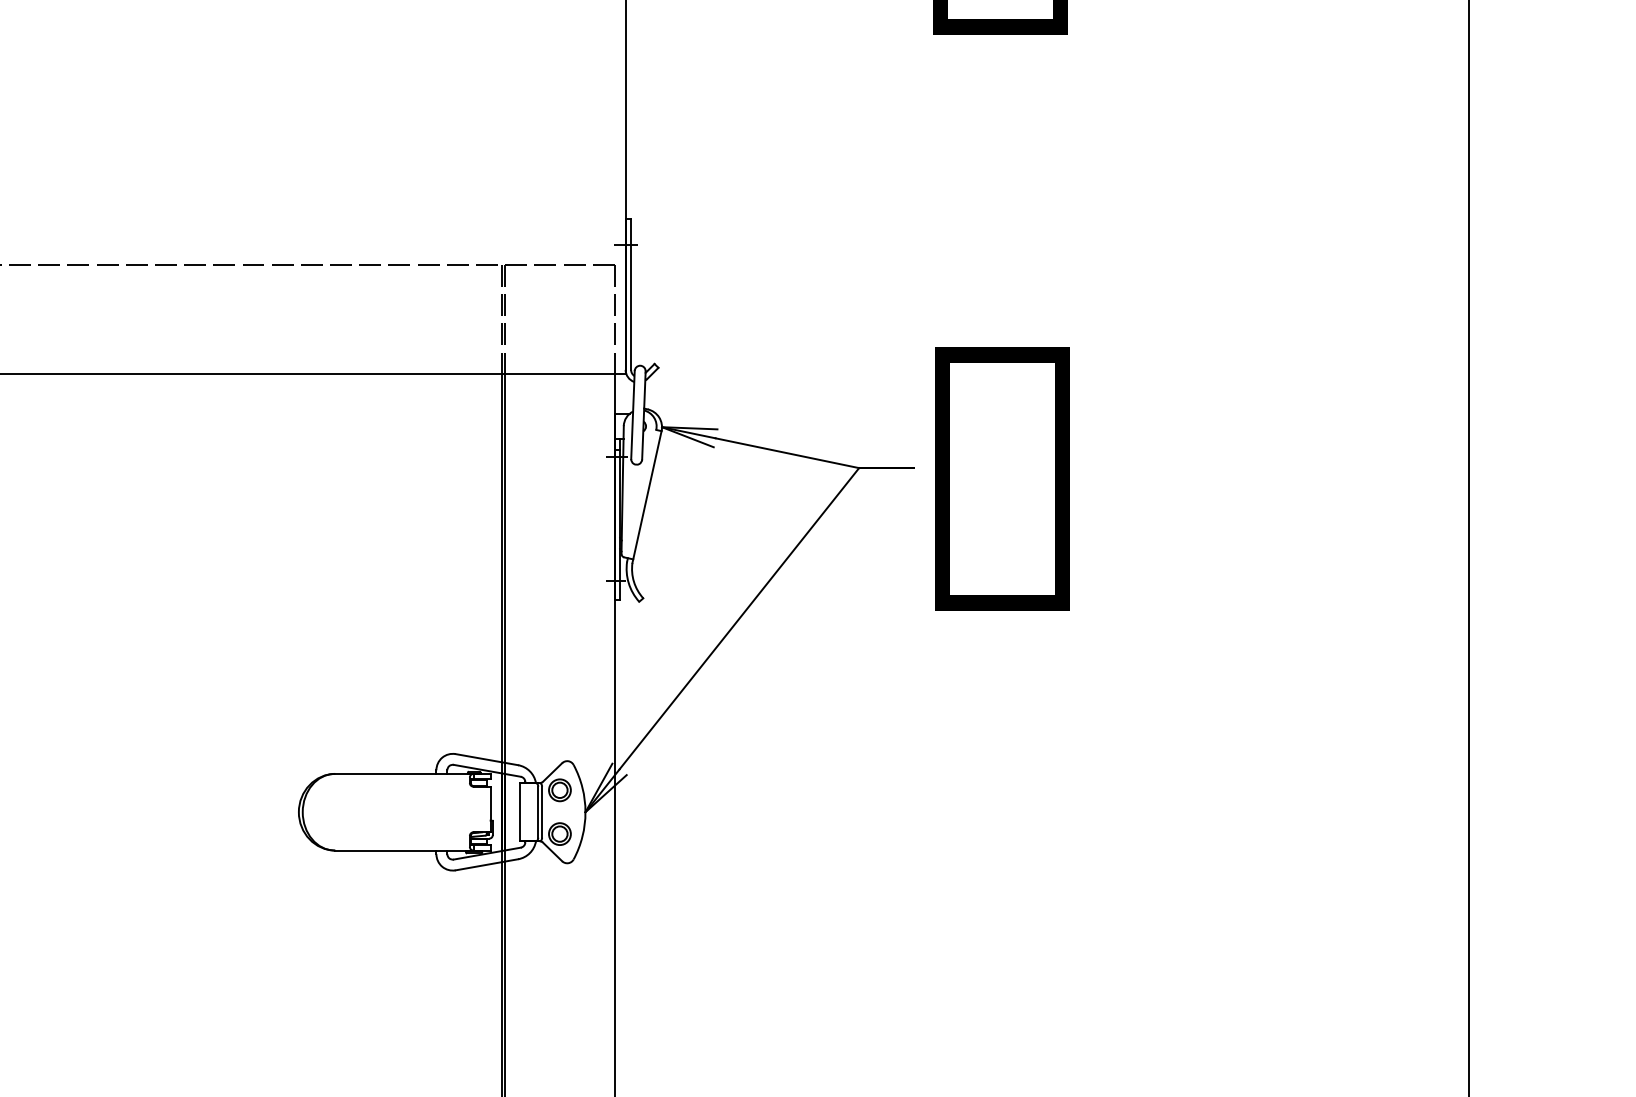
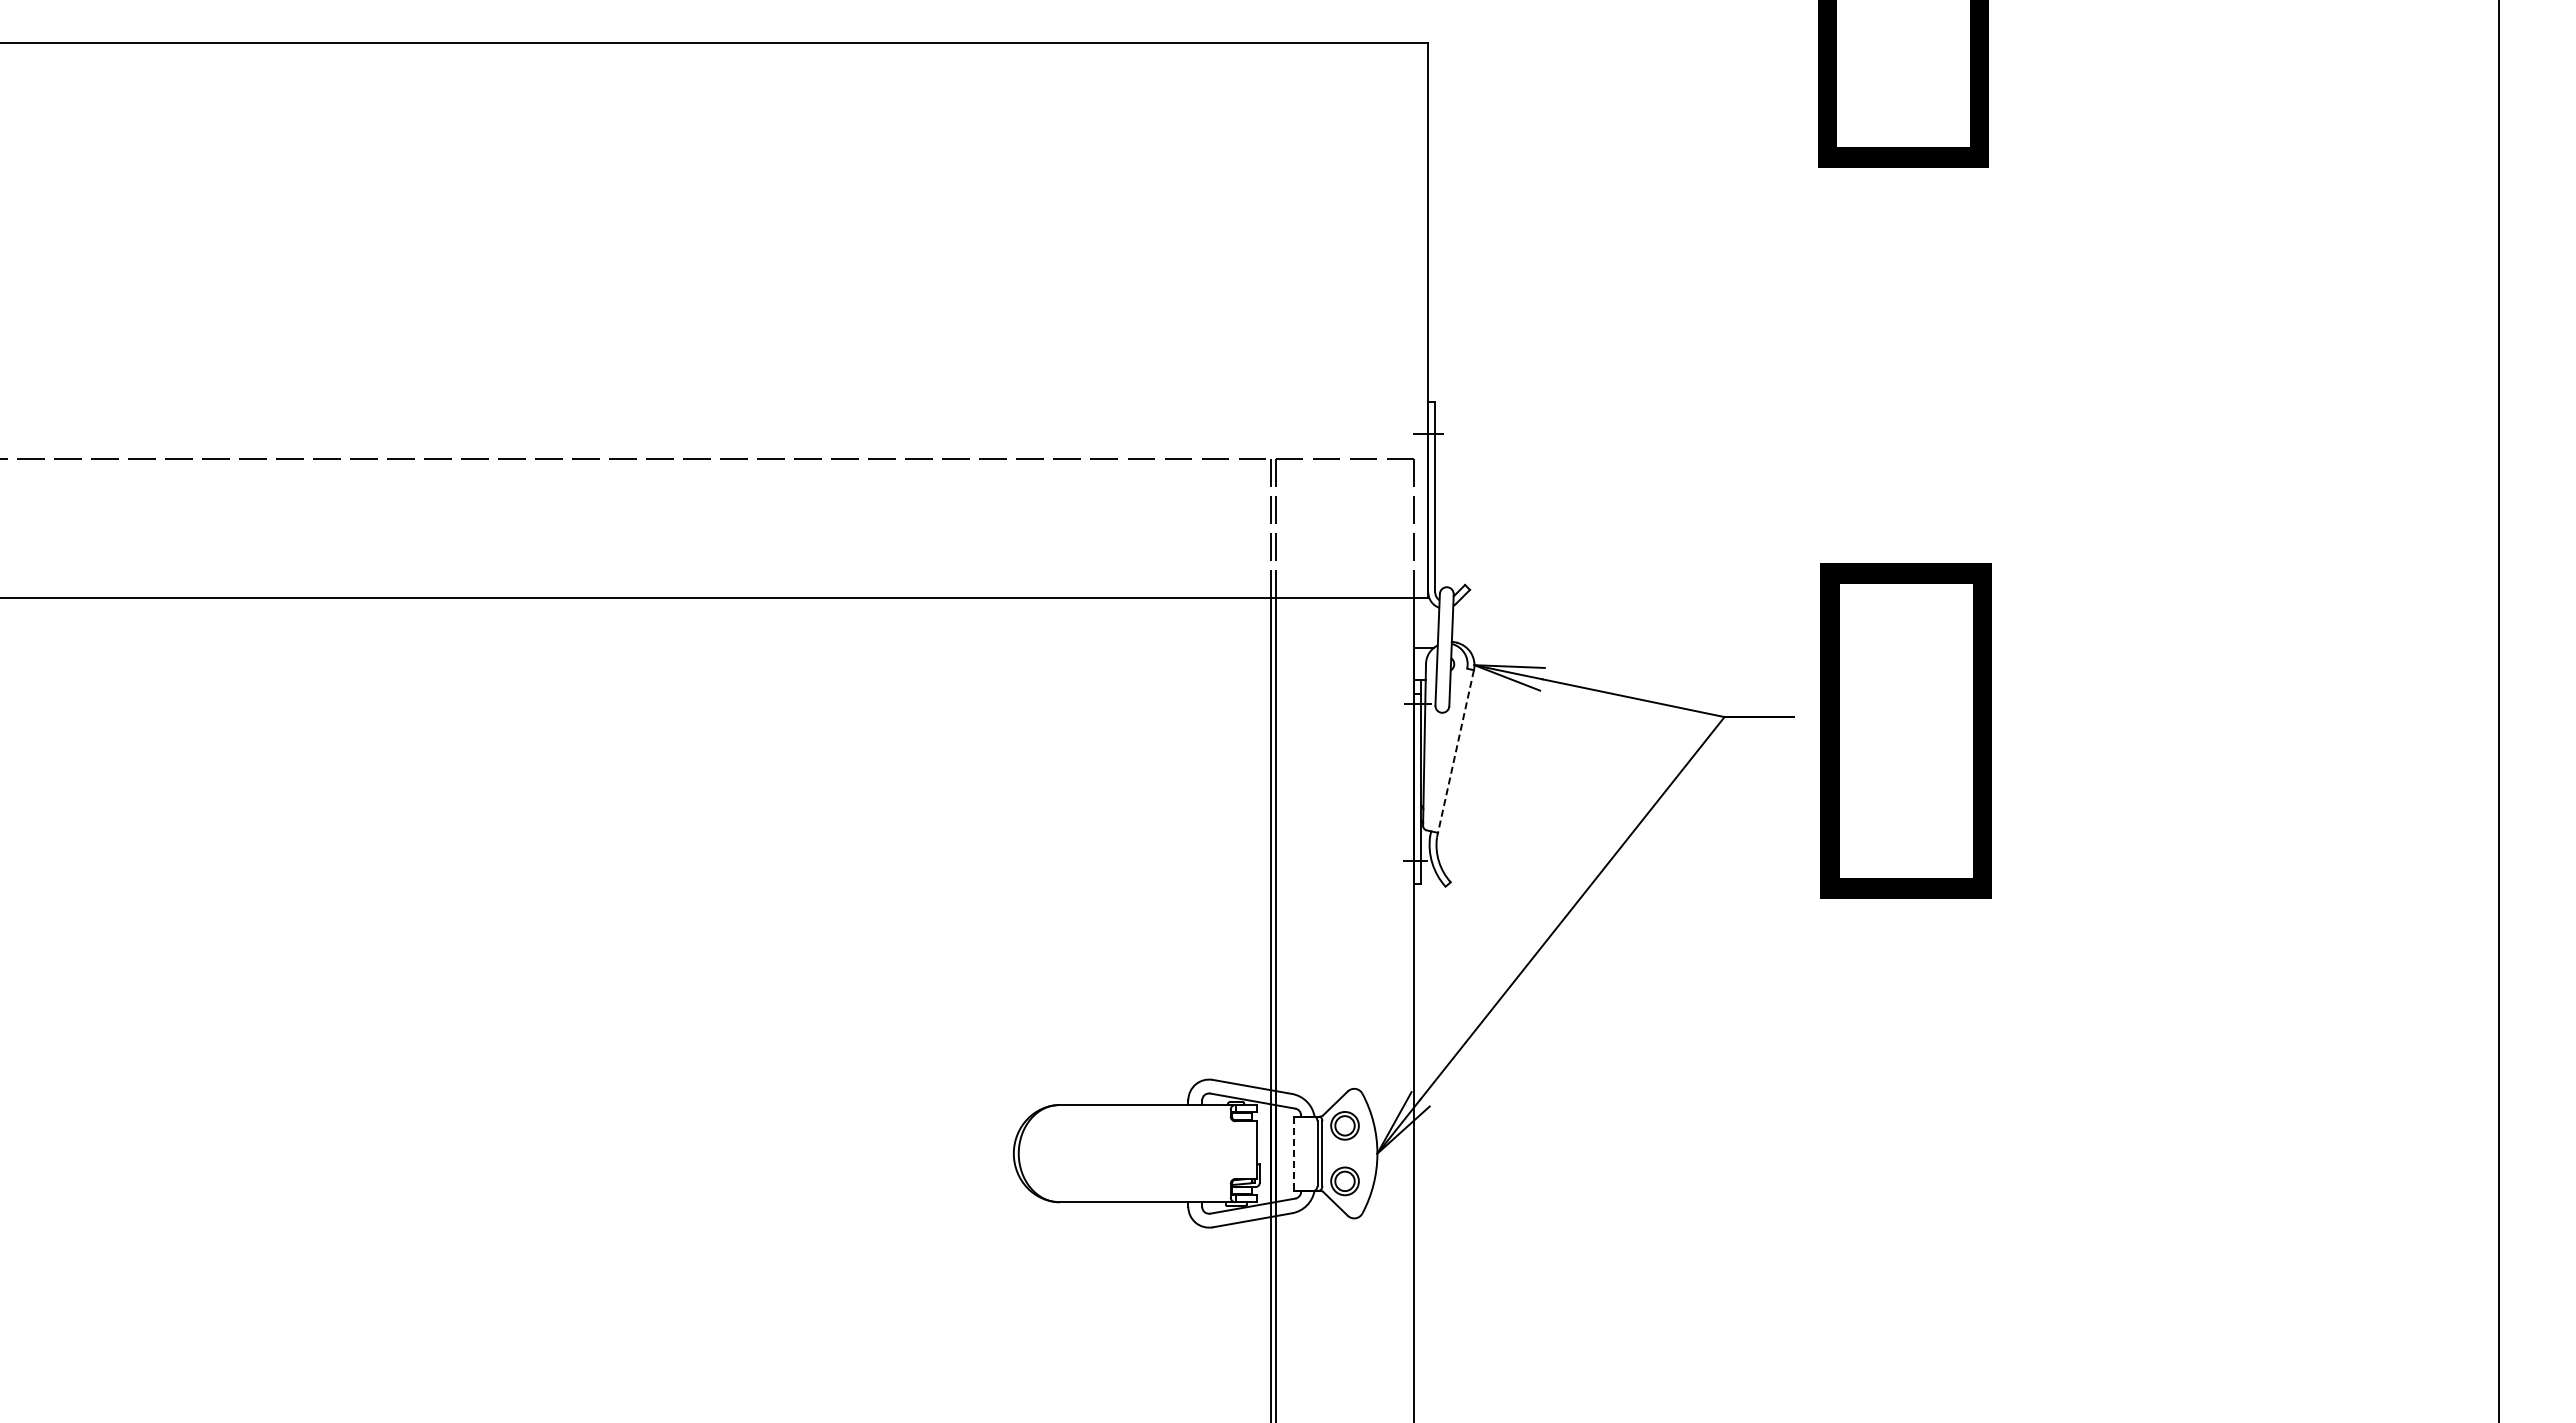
line: (647, 496) -> (1455, 753), solid -> dashed
line: (520, 812) -> (1294, 1154), solid -> dashed

